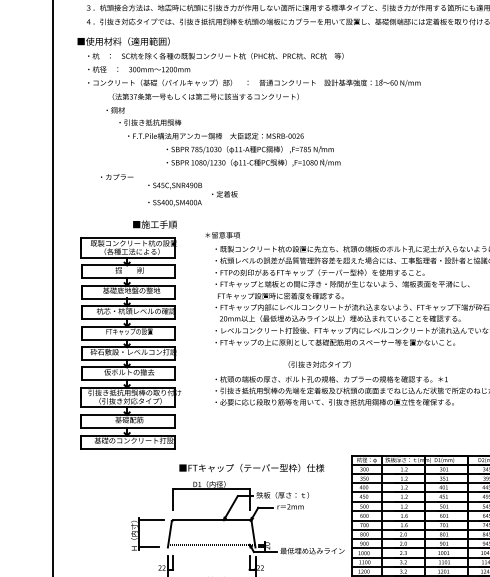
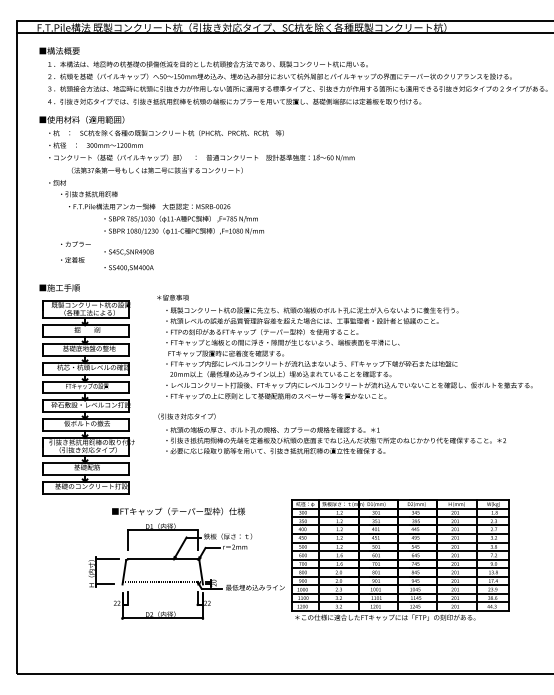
text: (223, 137) -> (156, 207), moved
text: (224, 193) -> (72, 259), moved
text: (154, 224) -> (59, 287), moved
text: (319, 364) -> (186, 416), moved
text: (251, 468) -> (178, 511), moved

